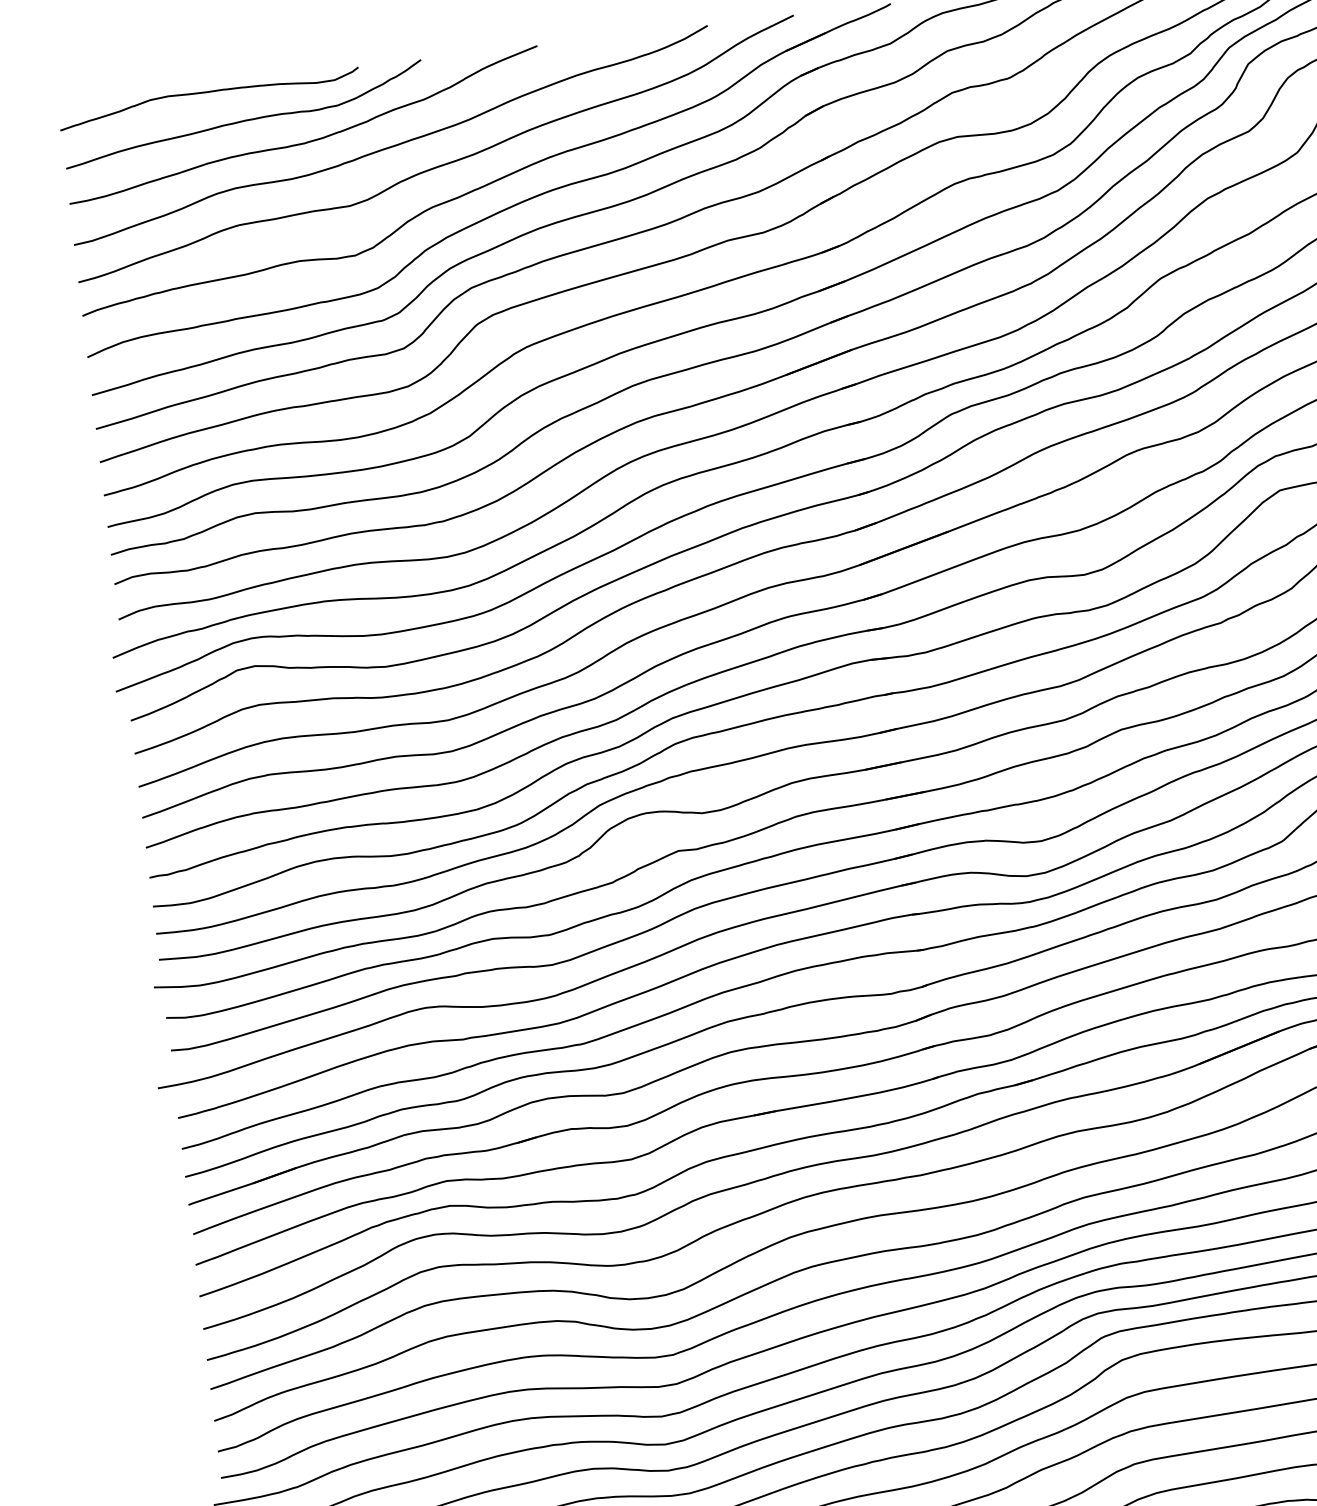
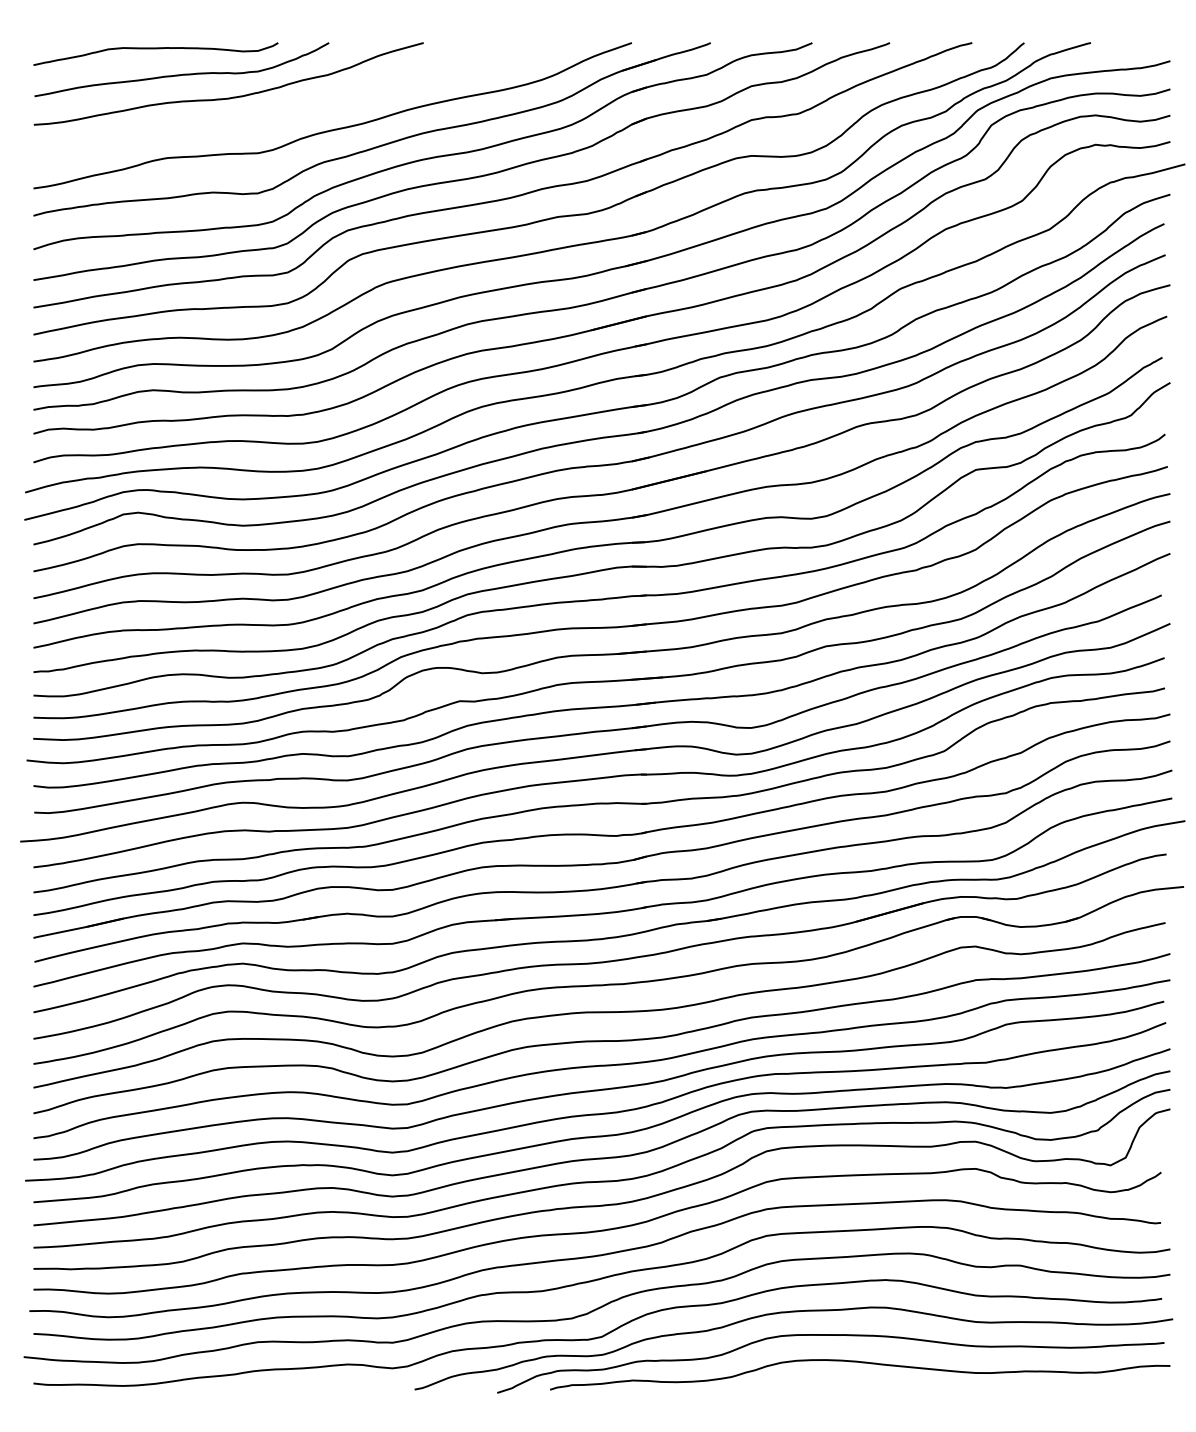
curve: (391, 145) -> (297, 108), removed

